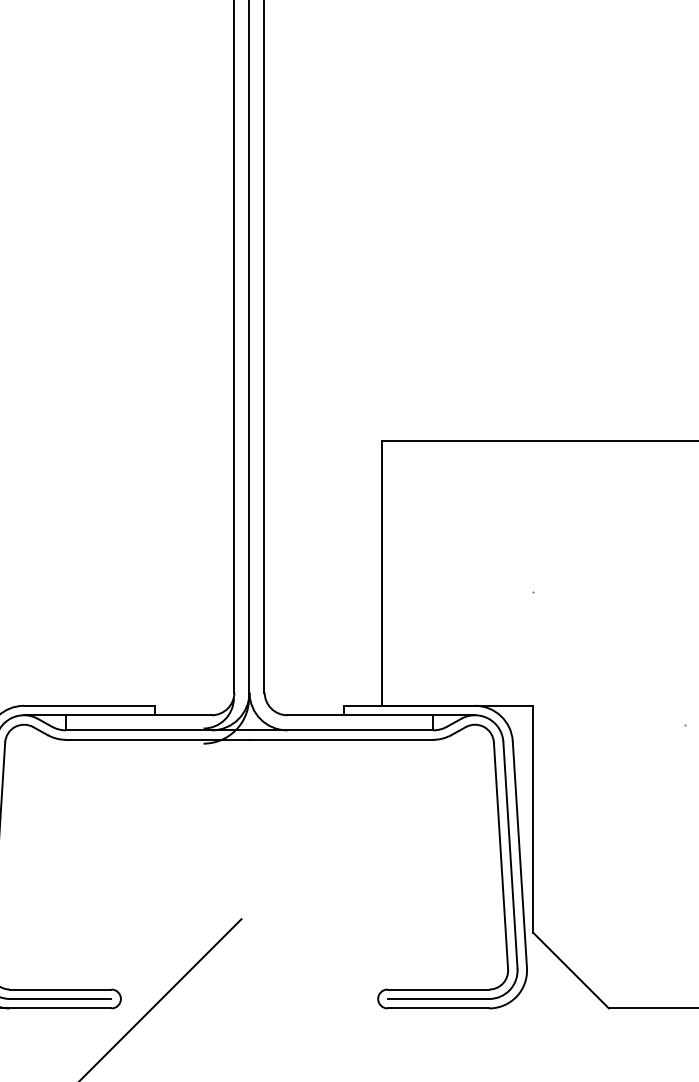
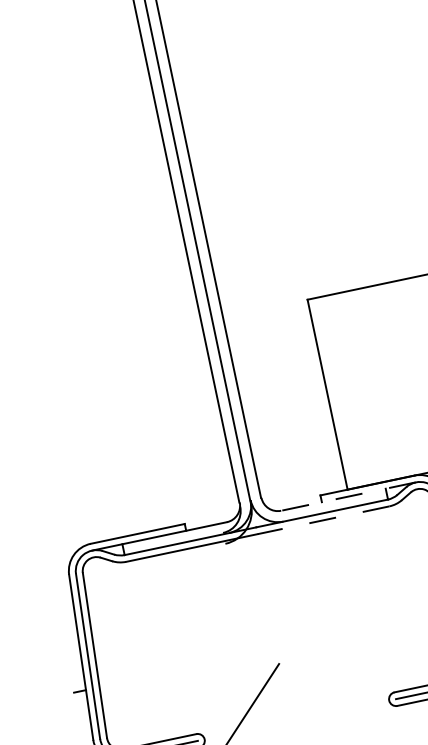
line: (381, 715) -> (348, 496), solid -> dashed
line: (341, 739) -> (323, 519), solid -> dashed

